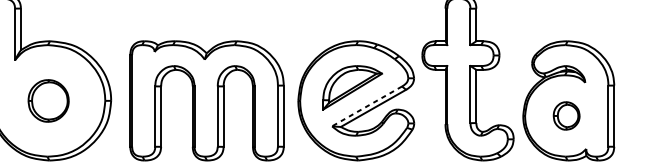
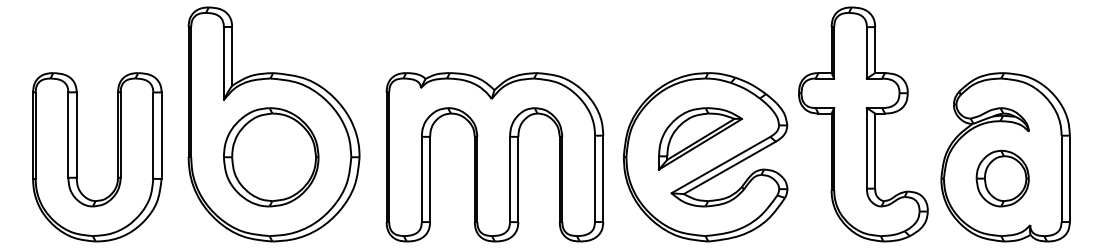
part: (48, 101) -> (271, 157), size x1.67
line: (366, 106) -> (720, 165), dashed -> solid
part: (566, 115) -> (1002, 178), size x1.43

